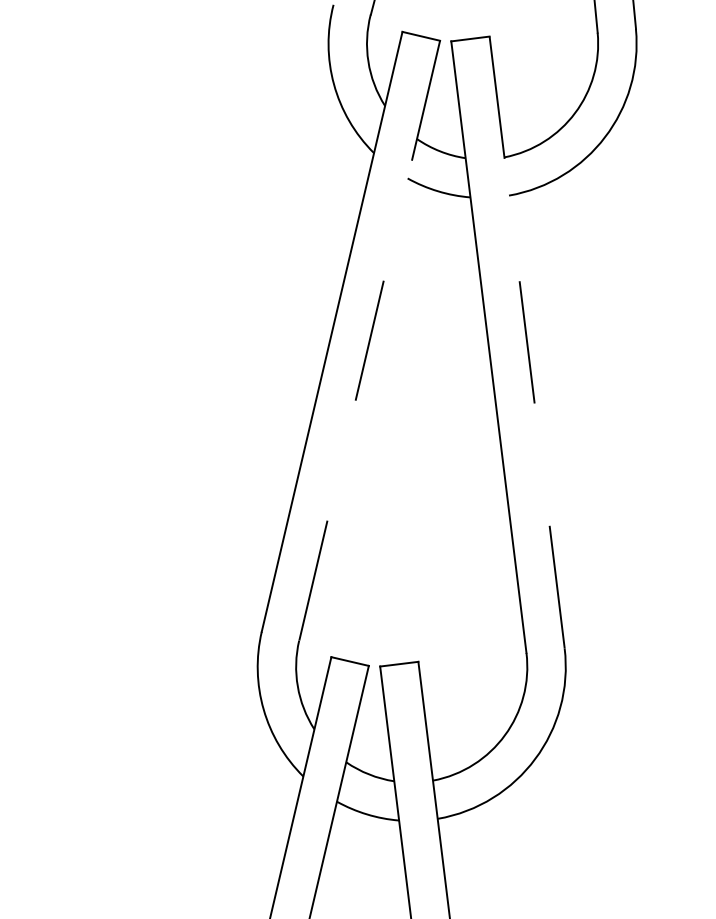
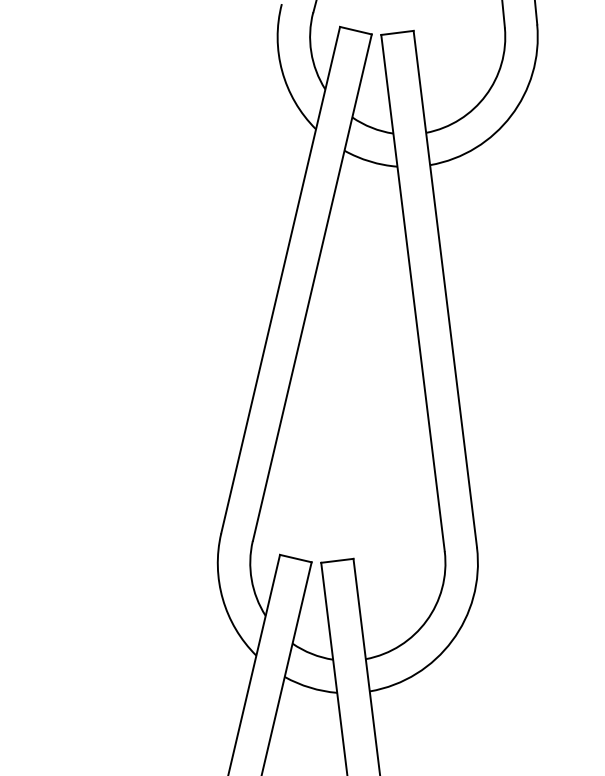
line: (369, 341) -> (312, 288), dashed -> solid
line: (527, 342) -> (445, 289), dashed -> solid

